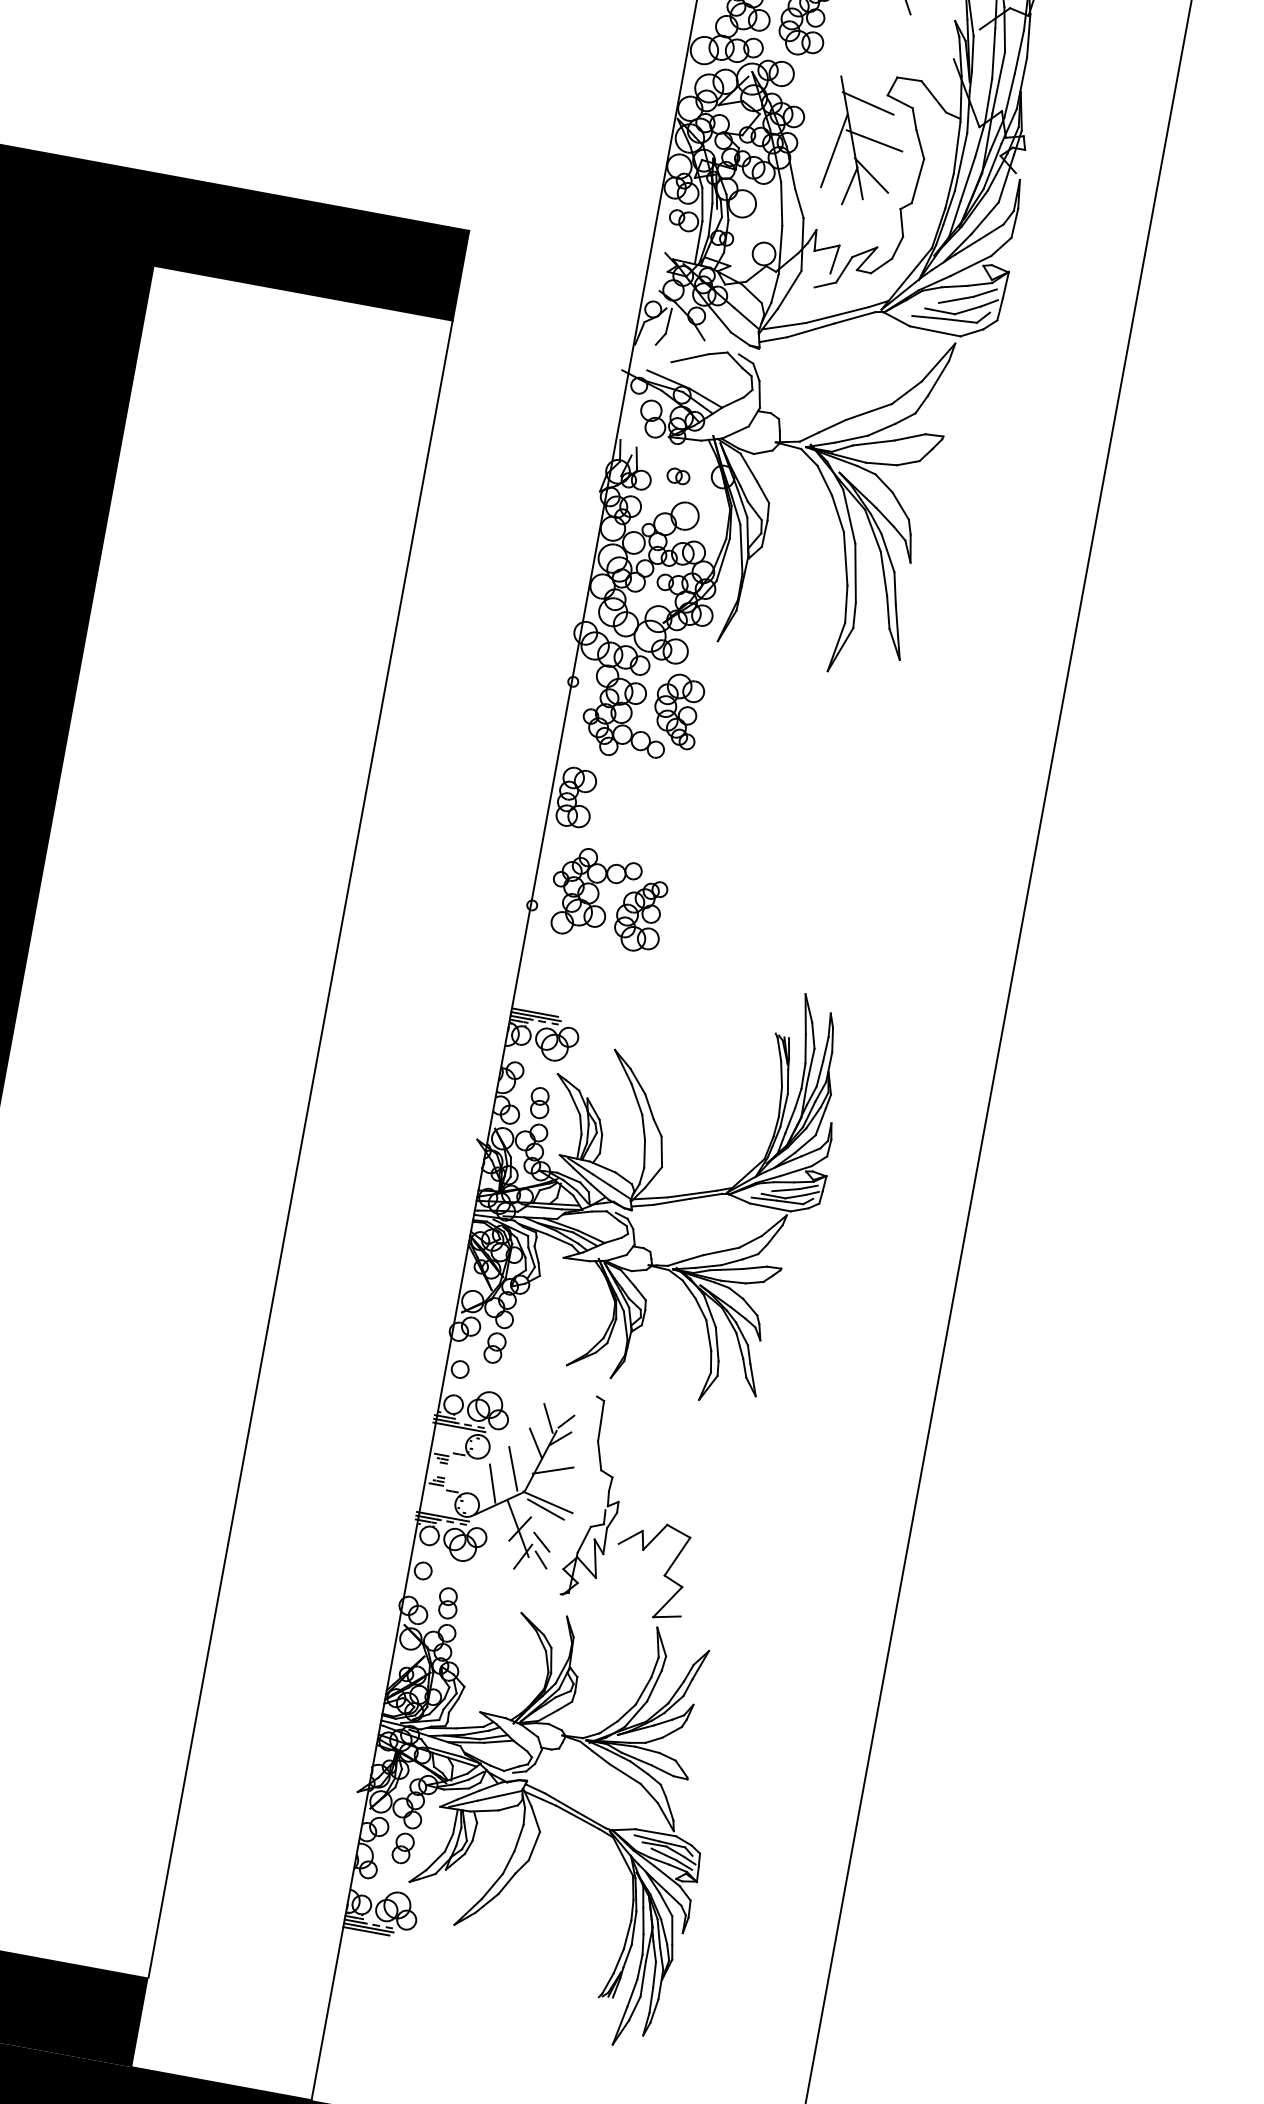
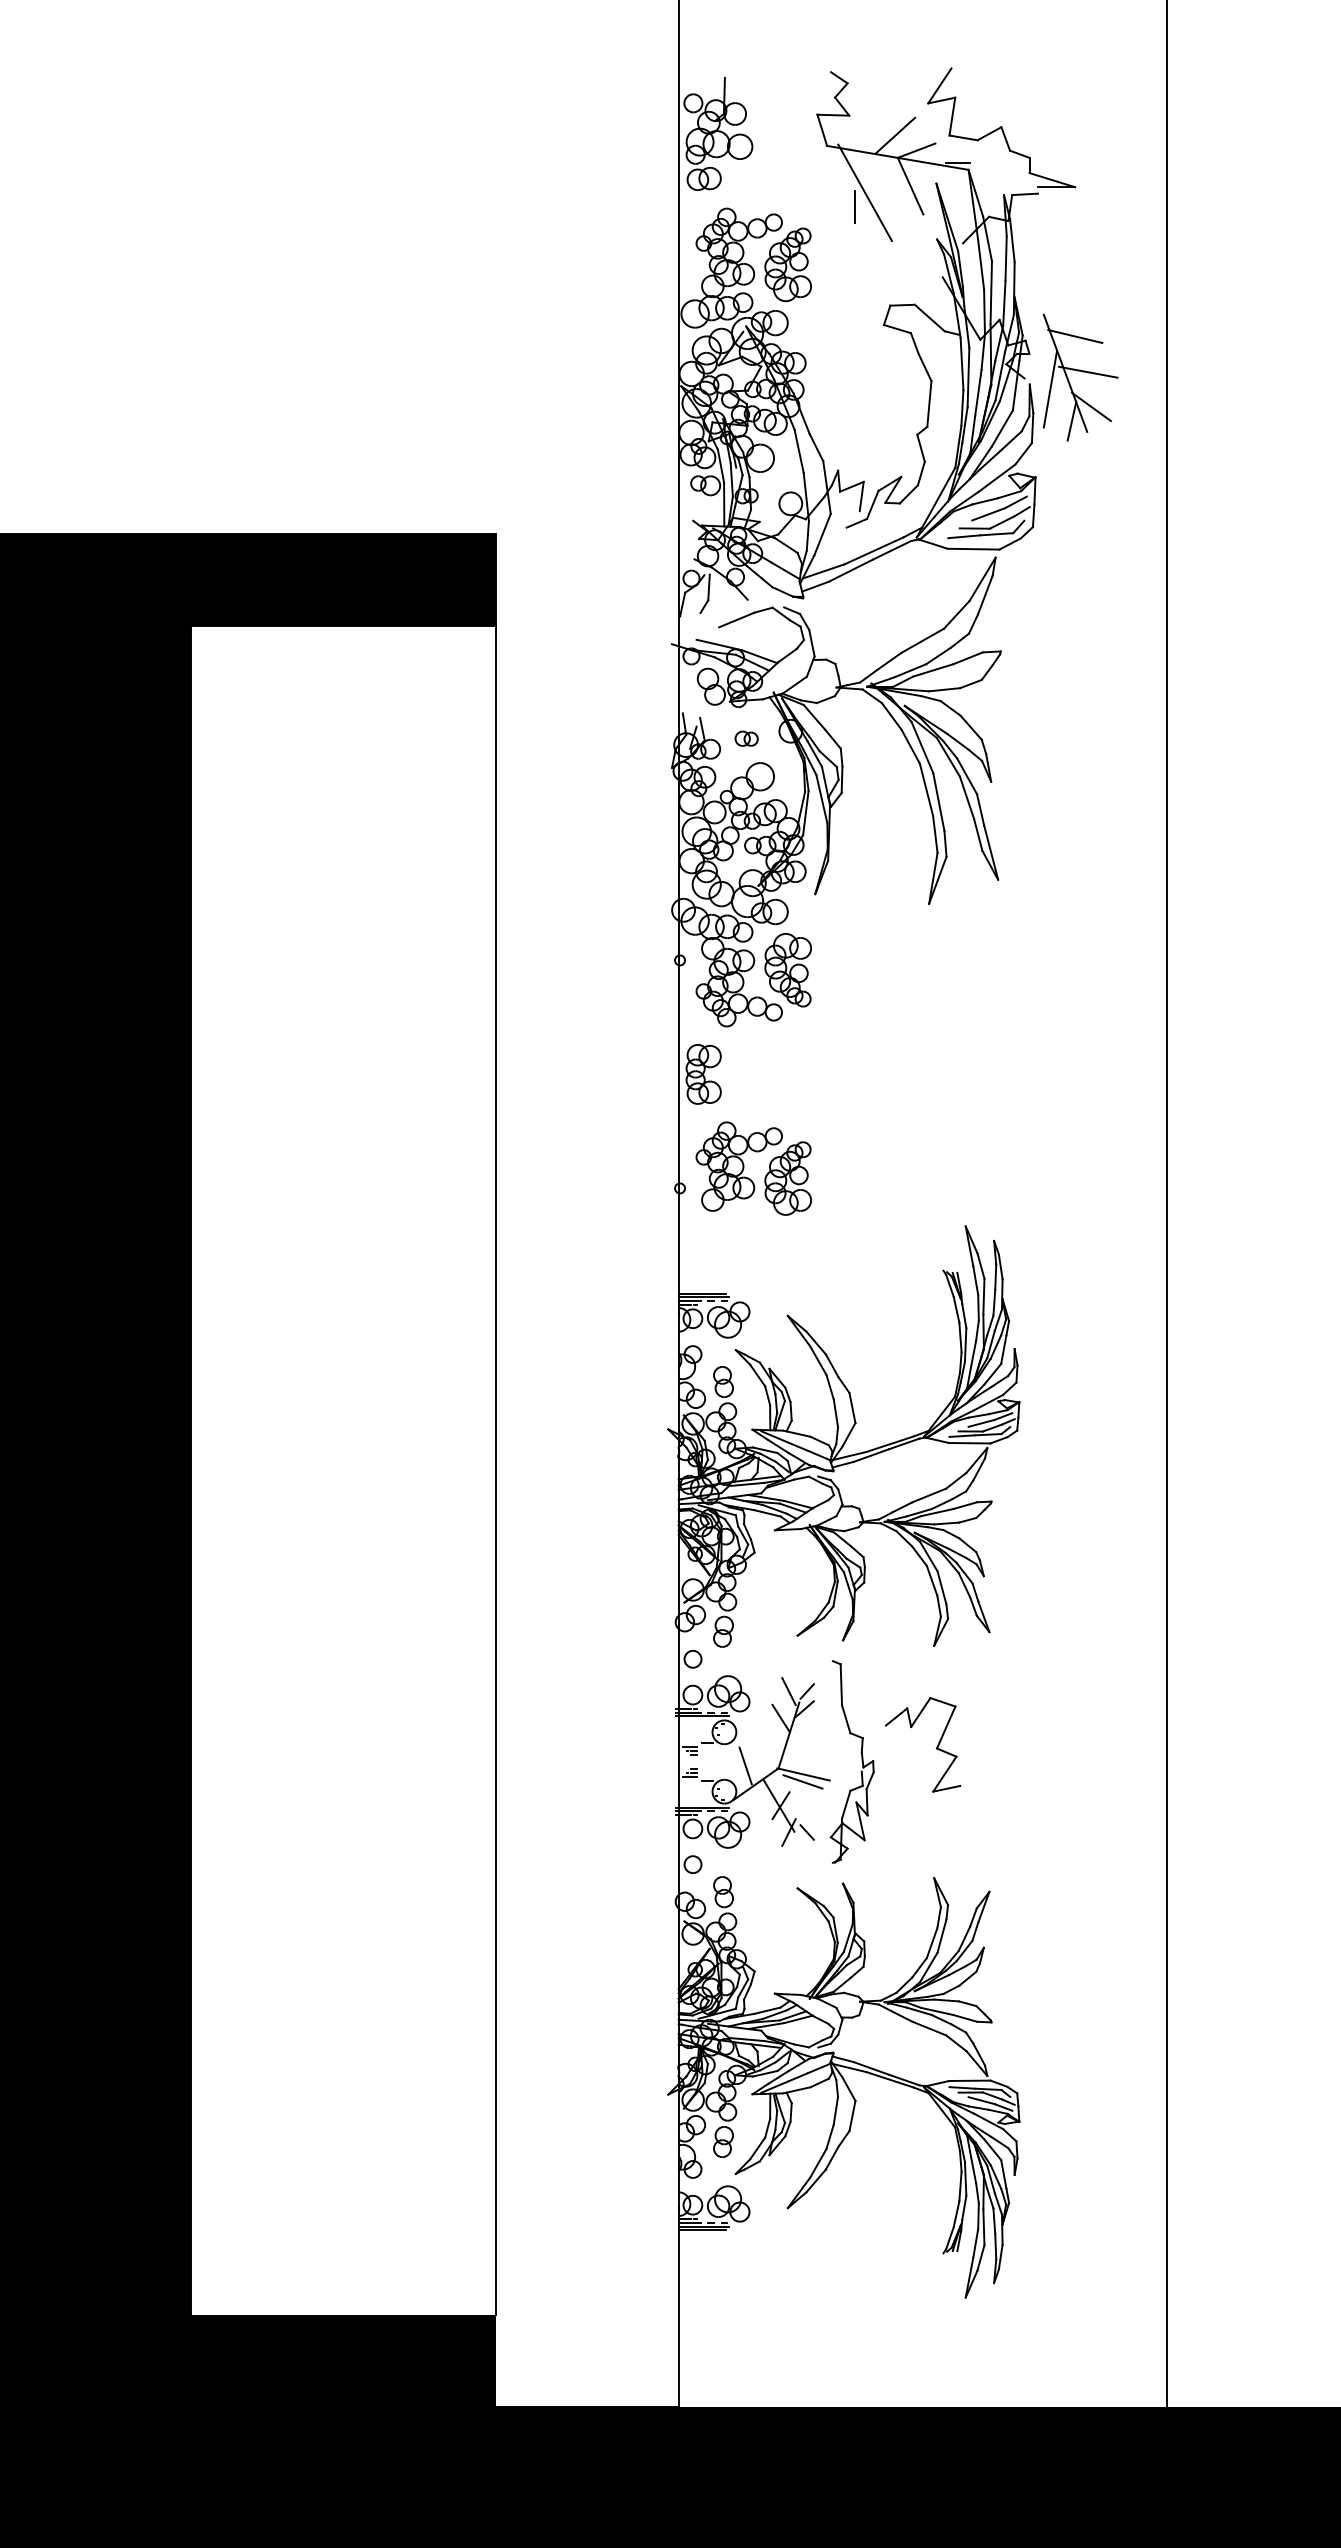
part: (865, 144) -> (1080, 377), moved
line: (513, 1468) -> (763, 1747), removed
line: (552, 1469) -> (802, 1741), removed
line: (541, 1541) -> (804, 1814), removed
part: (663, 1575) -> (935, 1748), moved

